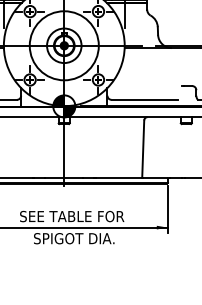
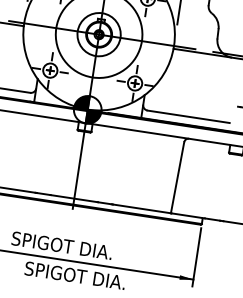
text: (77, 216) -> (83, 248), SEE TABLE FOR -> SPIGOT DIA.

